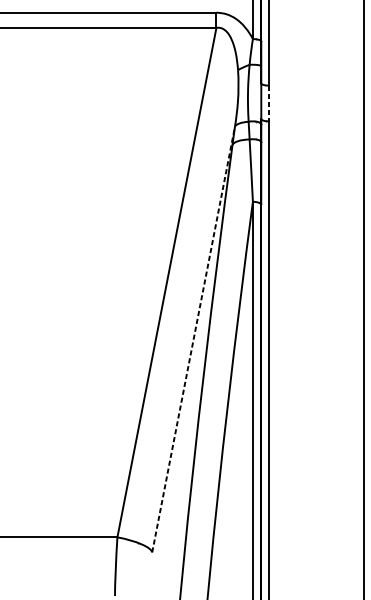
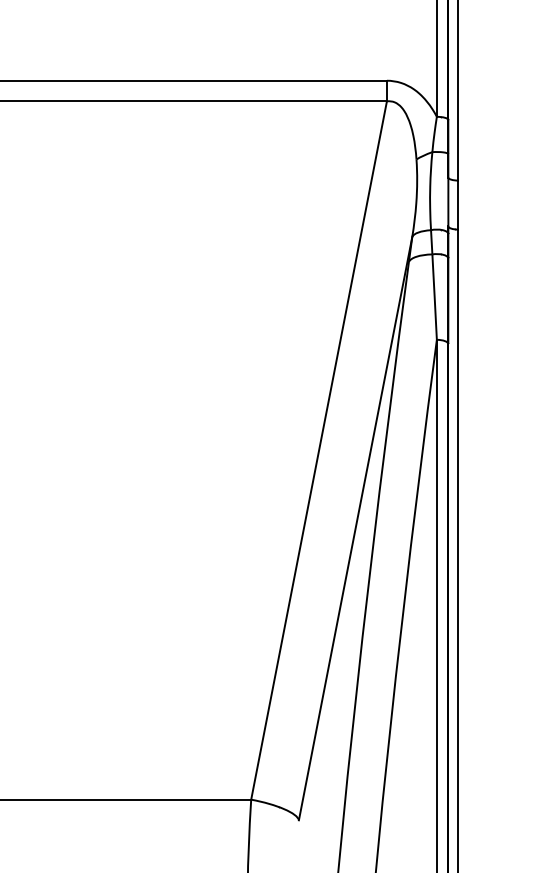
line: (268, 103) -> (458, 205), dashed -> solid
line: (193, 339) -> (355, 528), dashed -> solid

